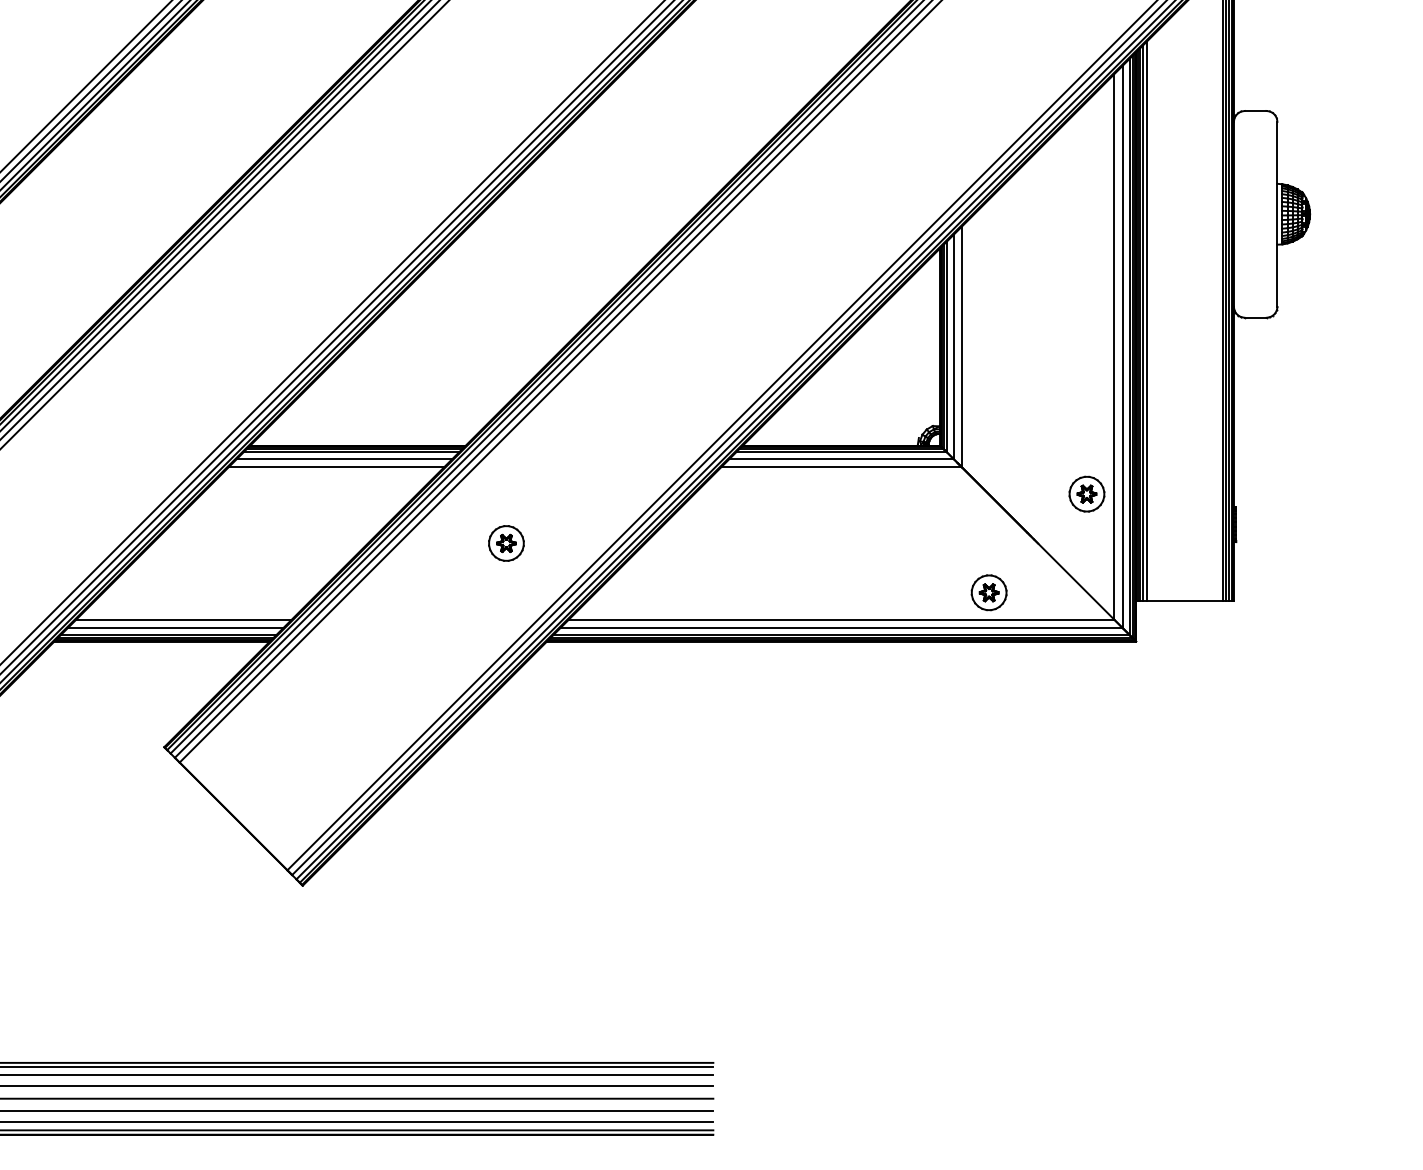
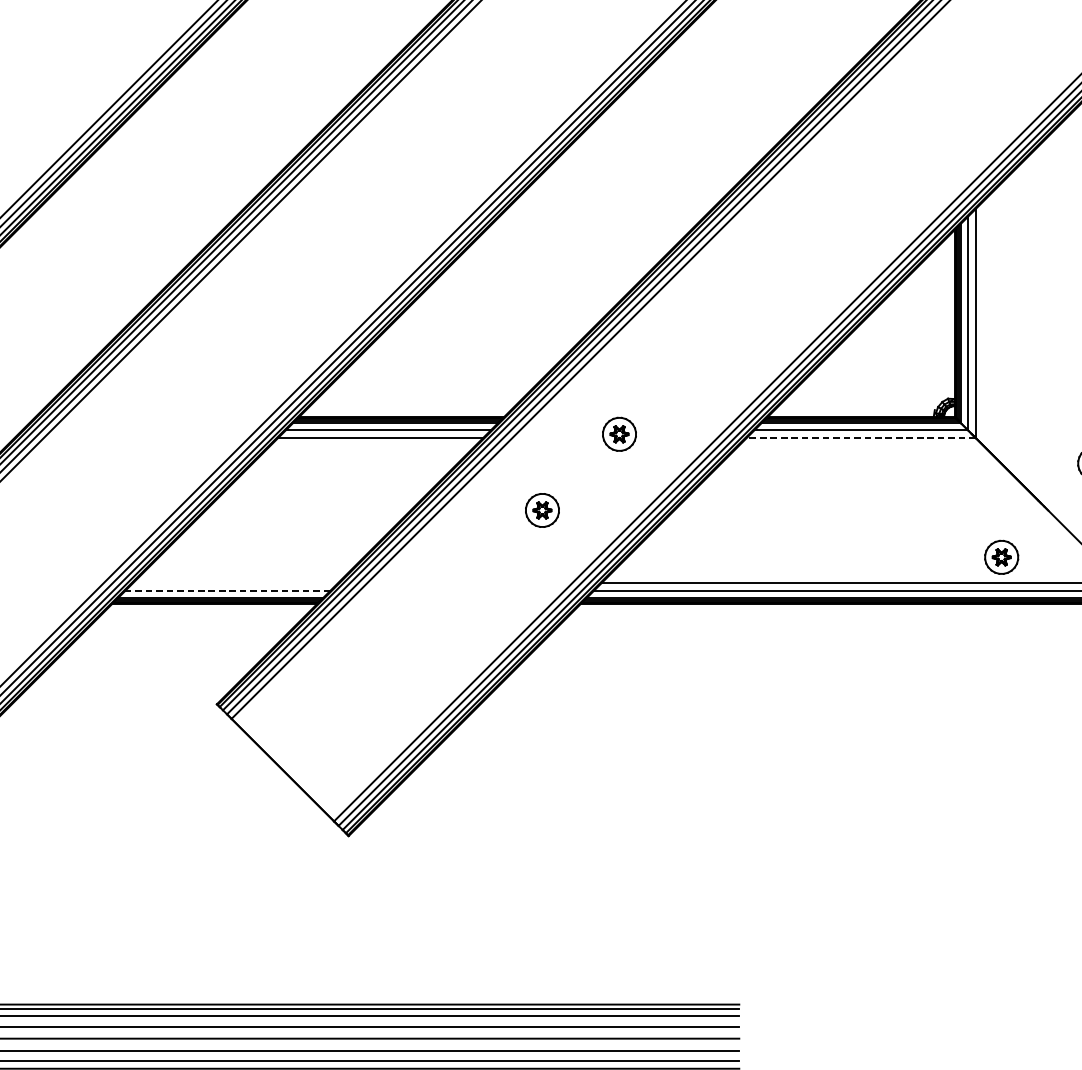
part: (587, 463) -> (619, 434), added
line: (841, 467) -> (861, 438), solid -> dashed
line: (183, 619) -> (235, 582), removed
line: (175, 628) -> (227, 591), solid -> dashed

